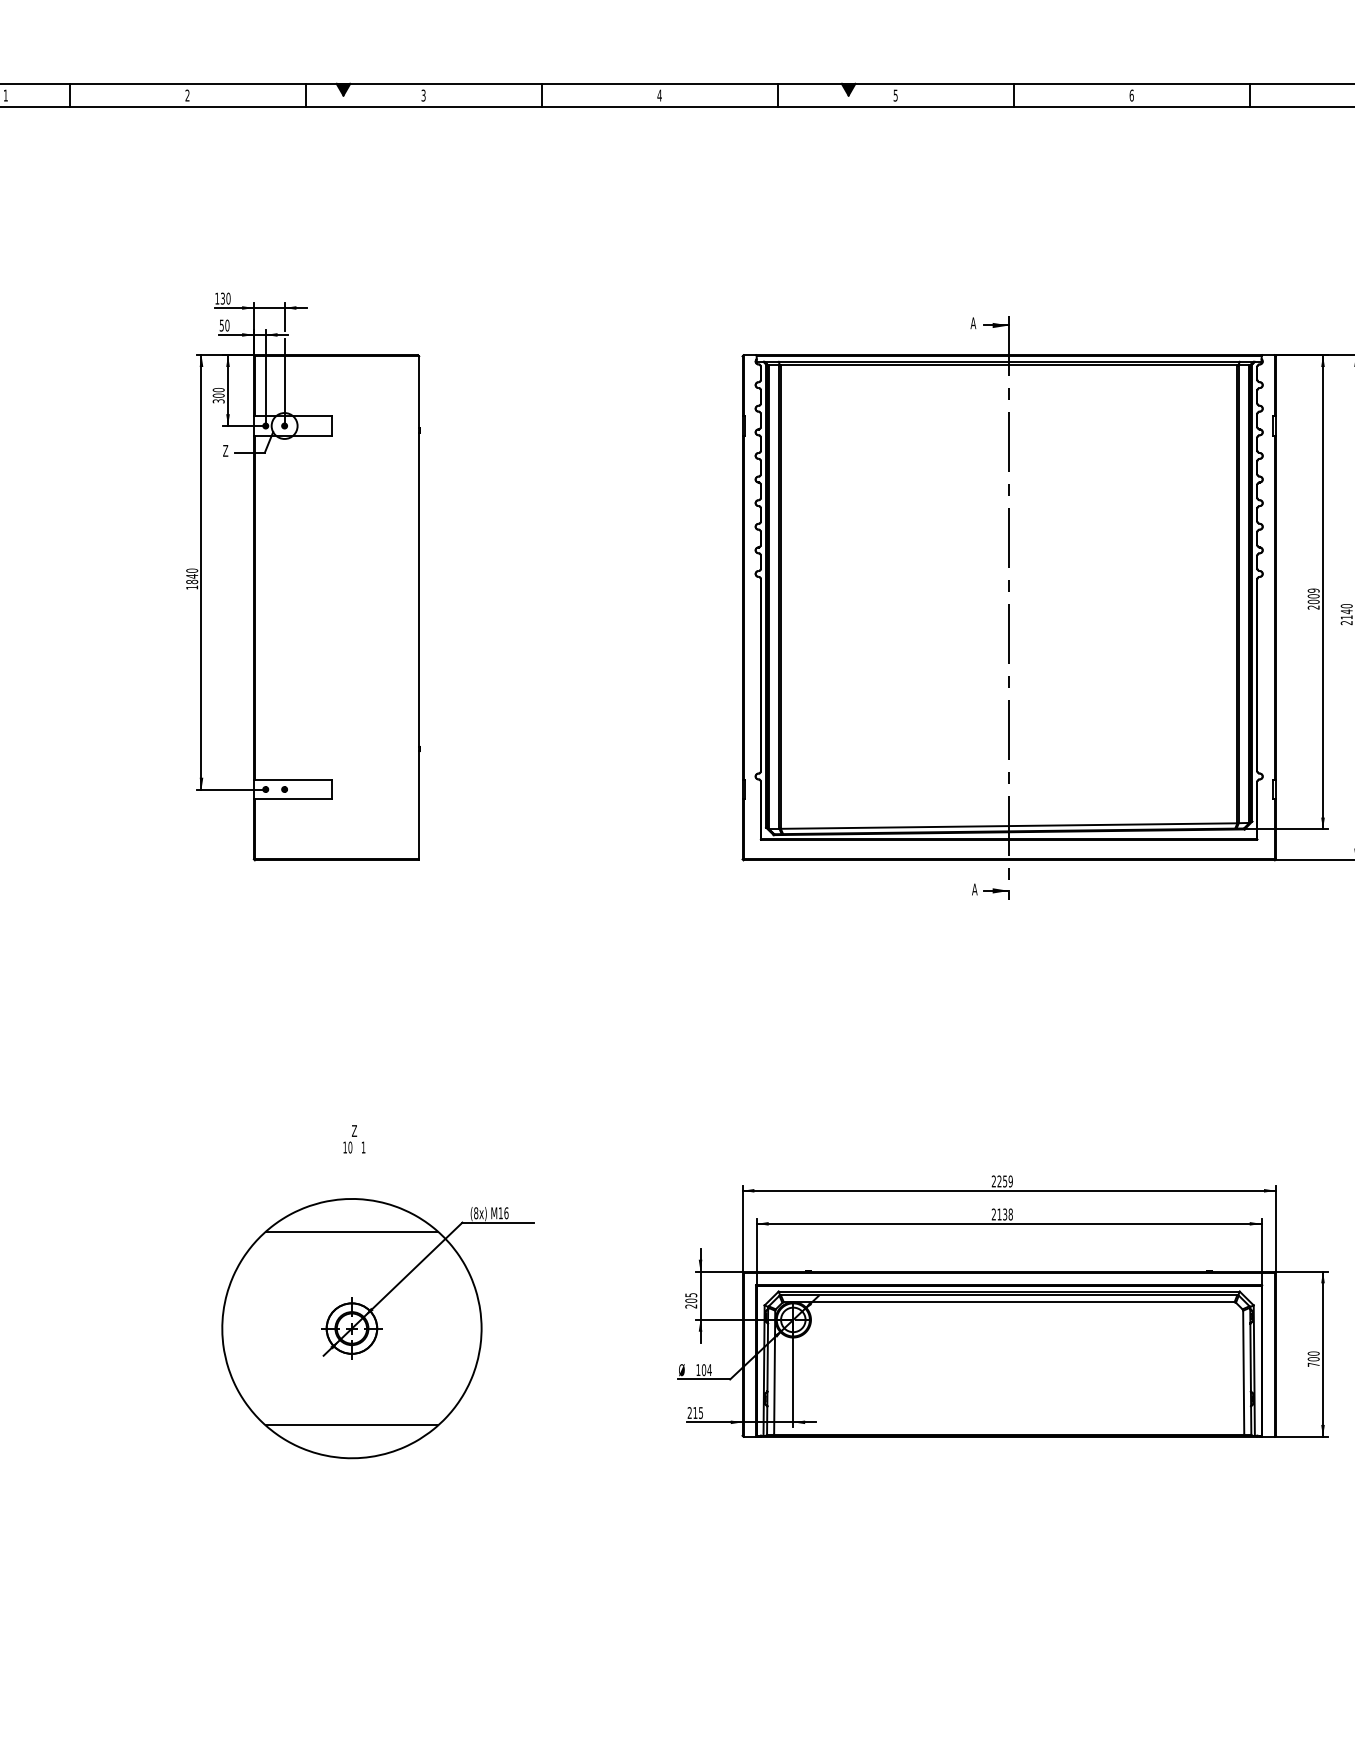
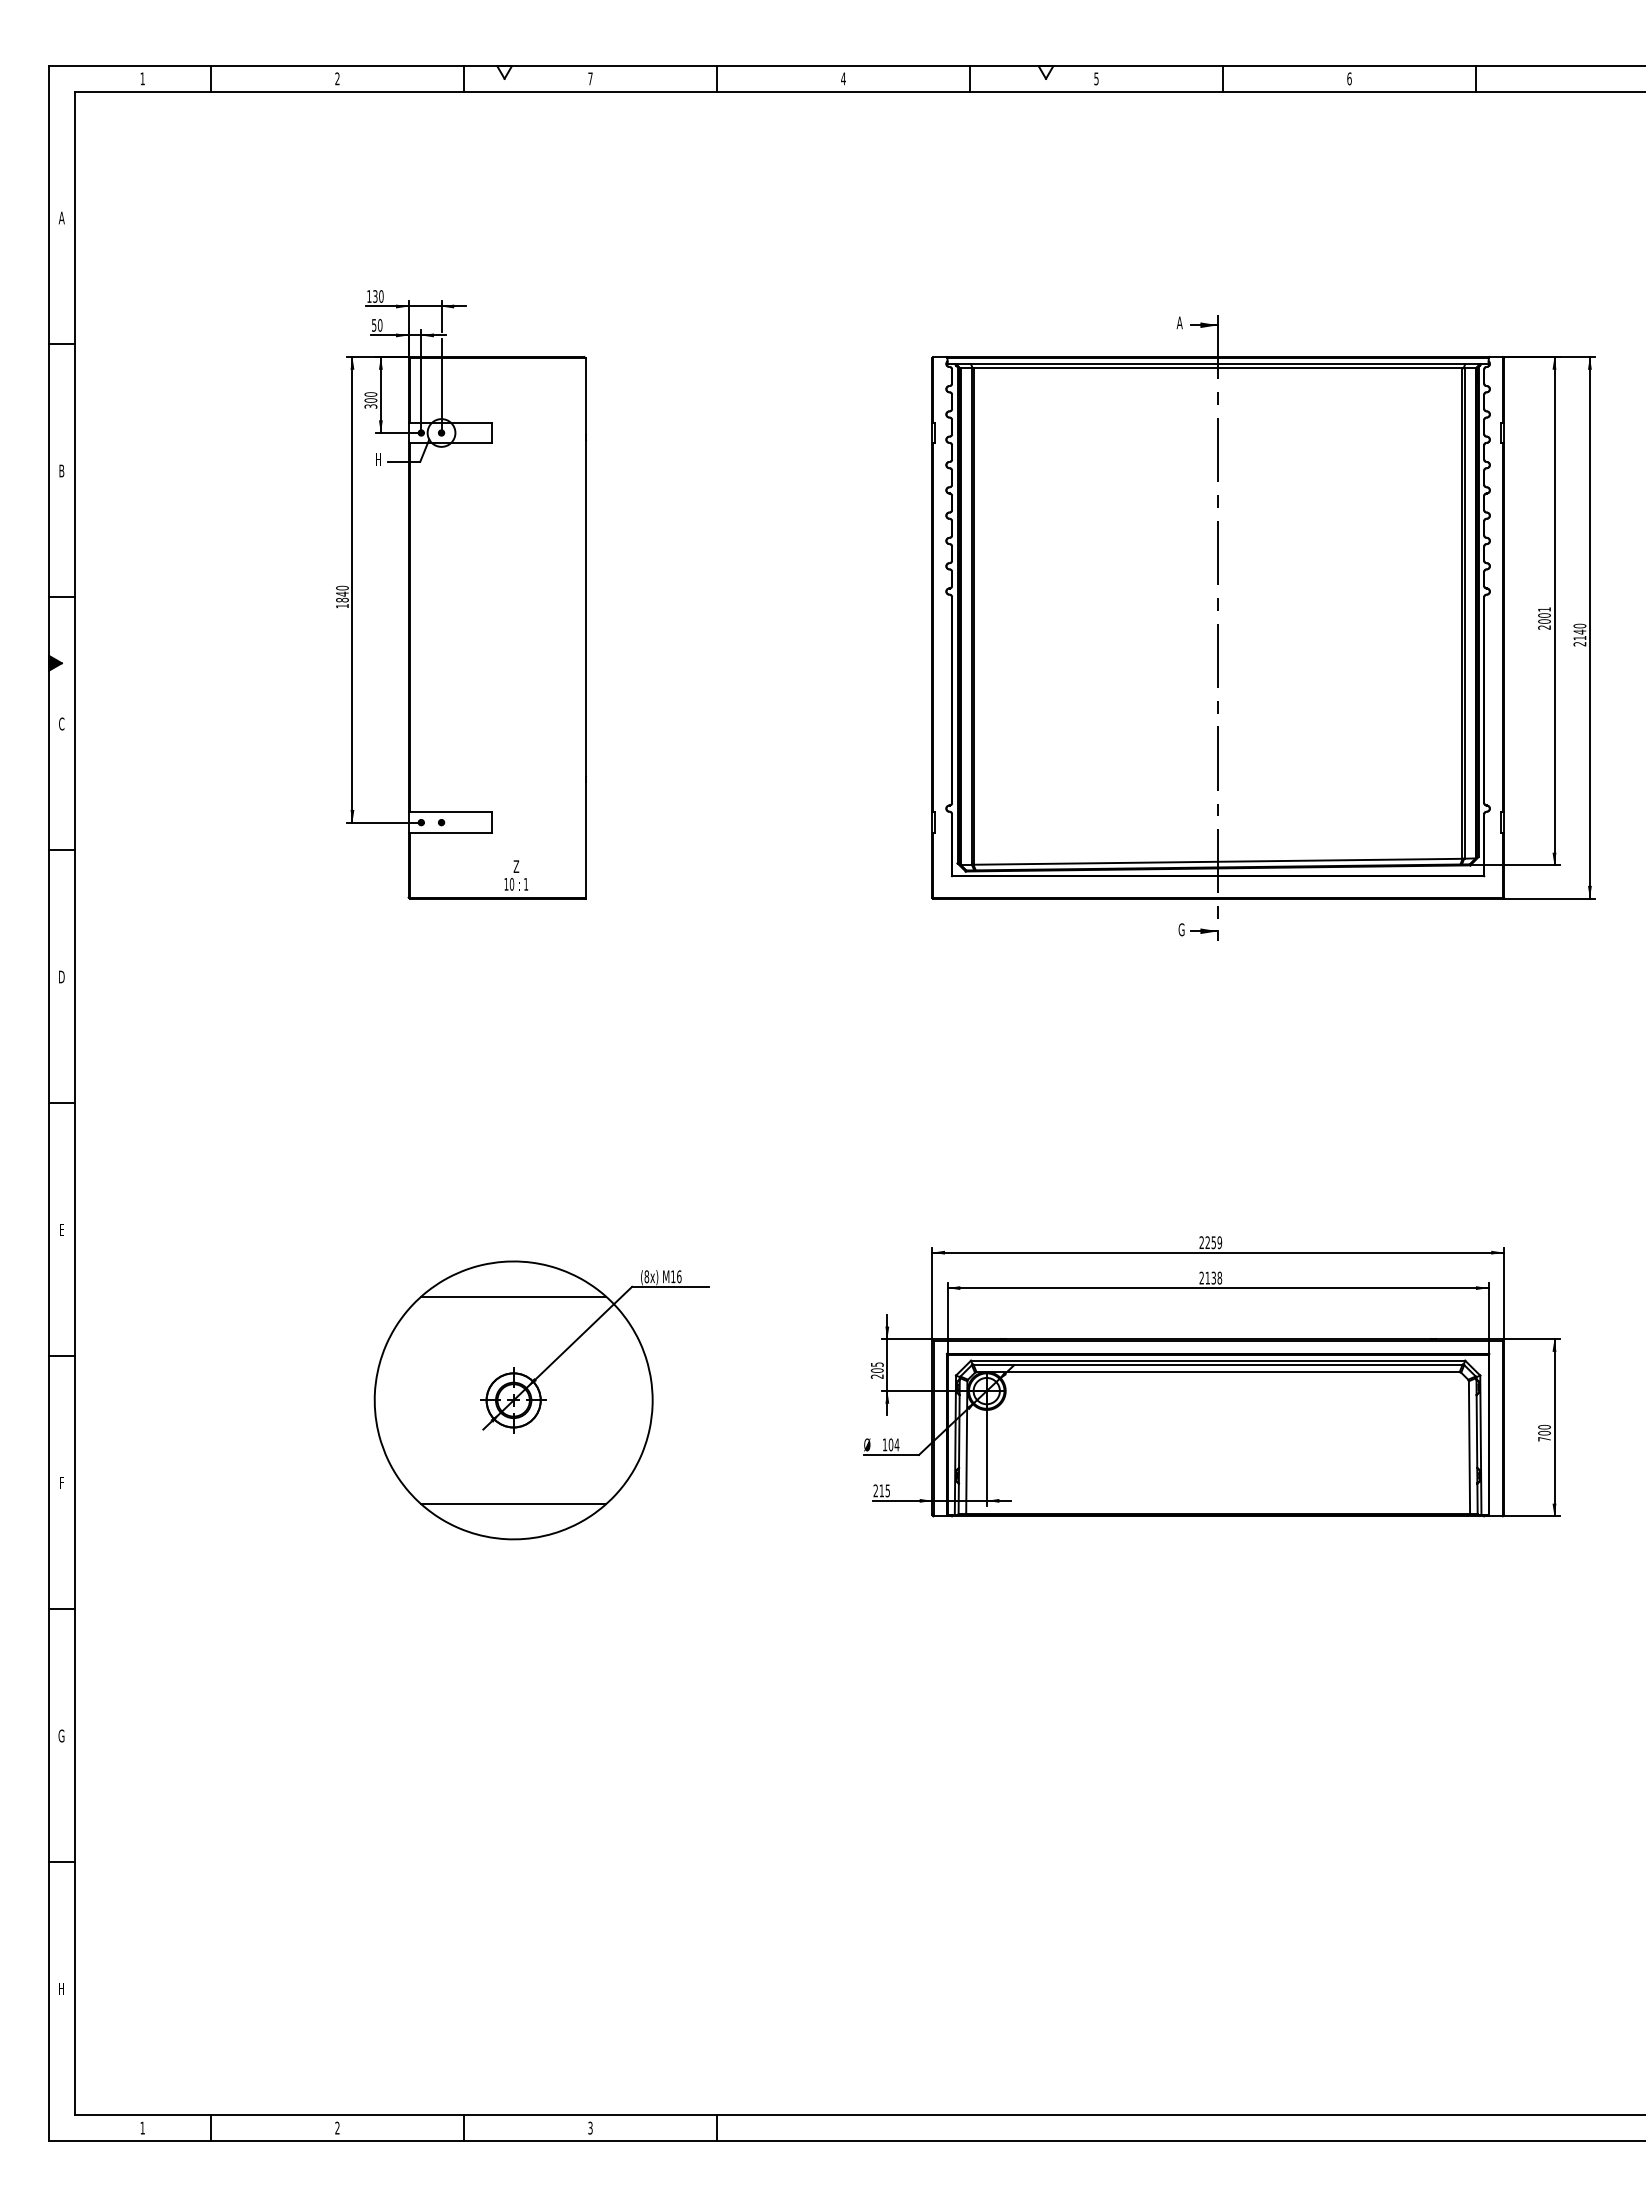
fill: (343, 89) -> (504, 72), removed
fill: (848, 89) -> (1045, 72), removed
text: (423, 95) -> (590, 78), 3 -> 7
text: (225, 450) -> (378, 459), Z -> H
text: (1313, 590) -> (1544, 609), 2009 -> 2001
text: (975, 889) -> (1181, 929), A -> G
text: (354, 1139) -> (516, 875), moved

